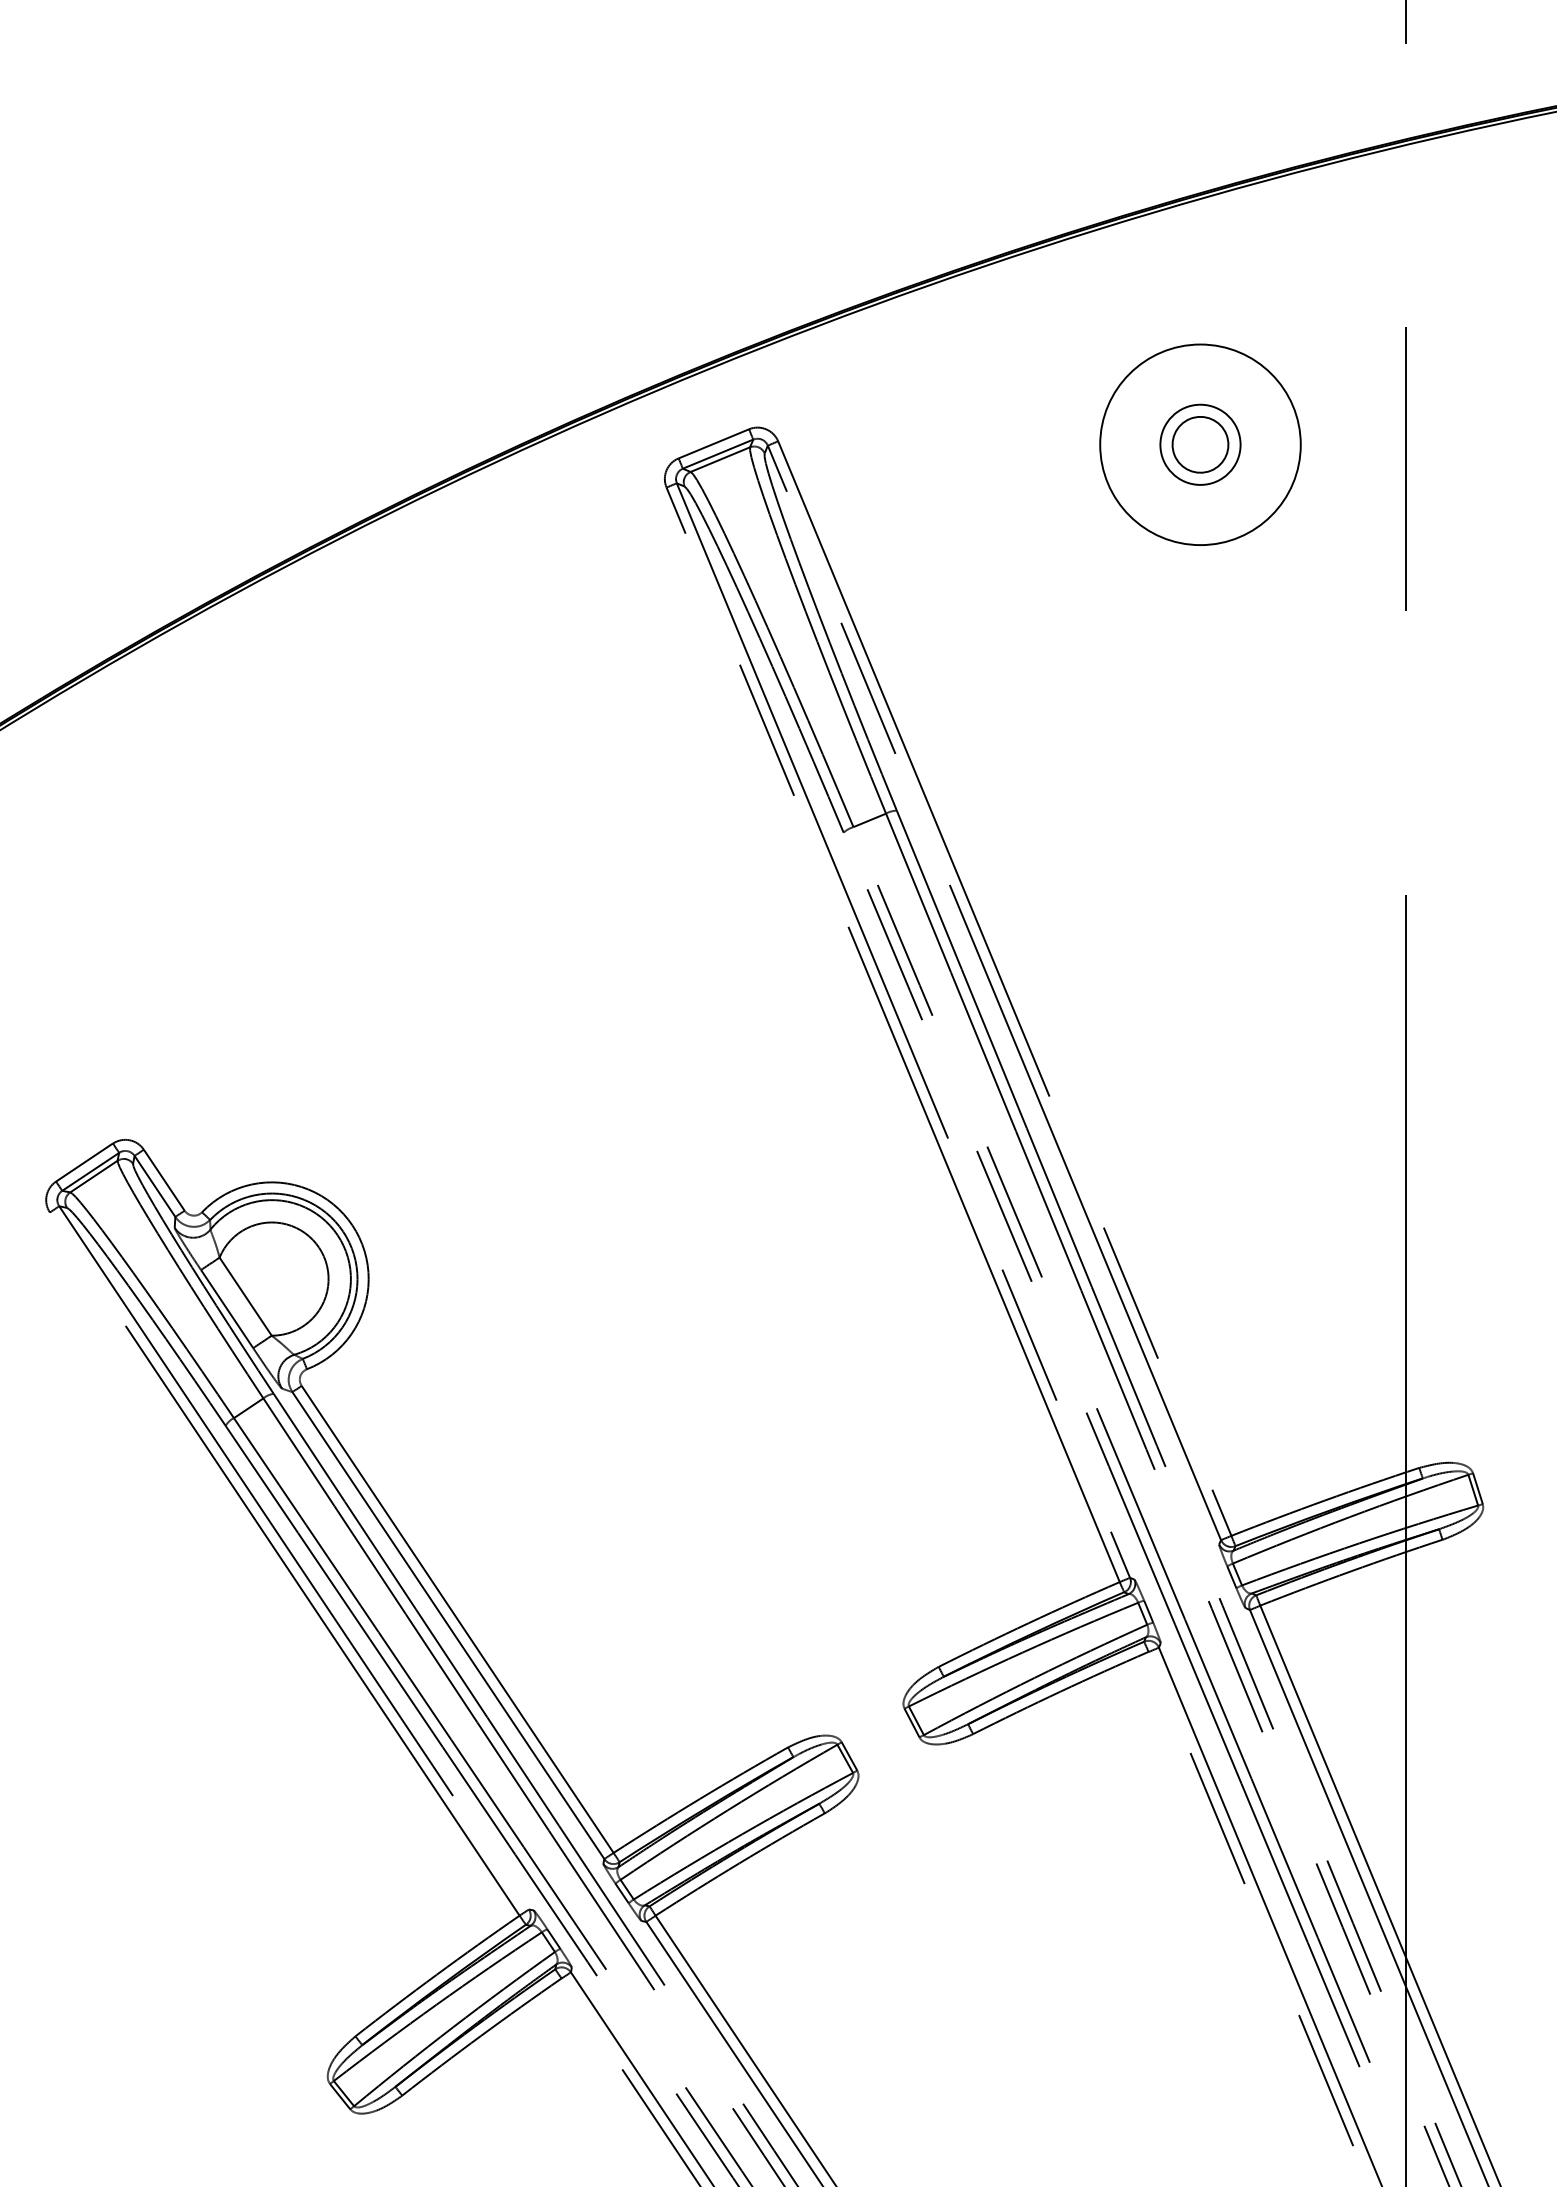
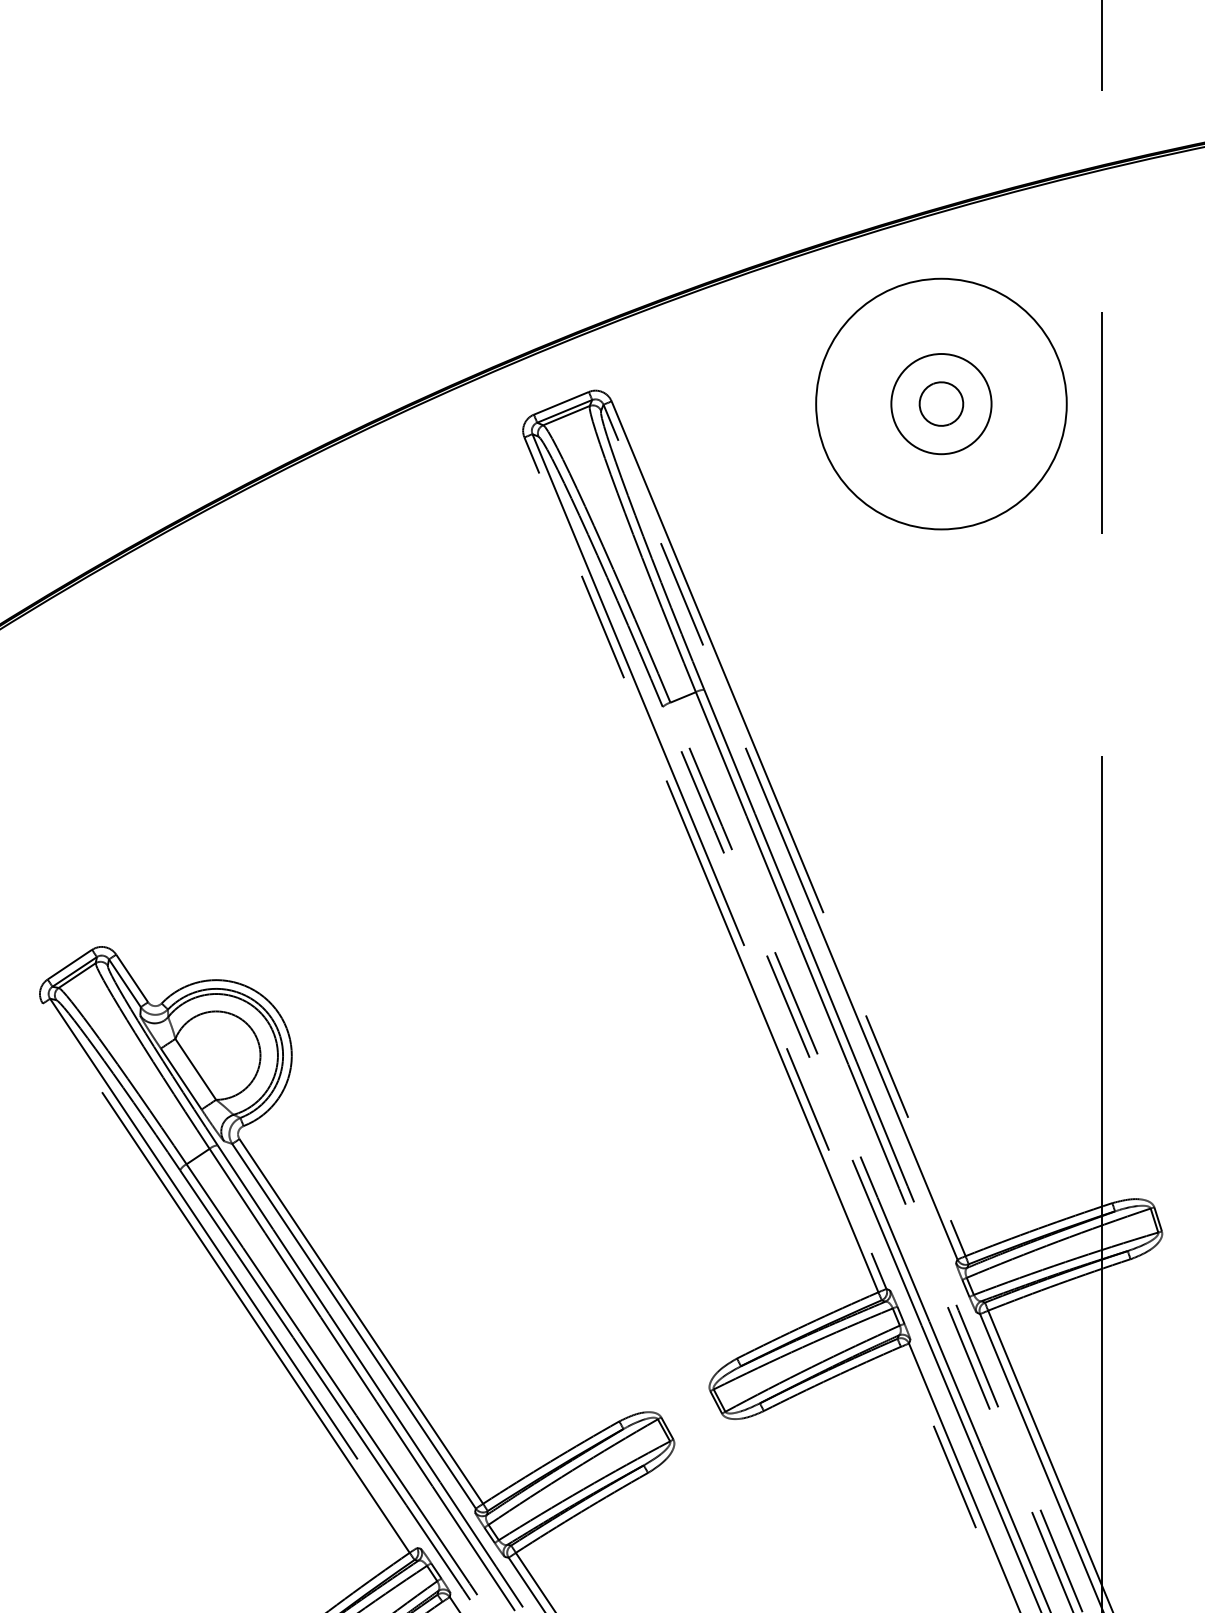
circle: (1200, 444) -> (941, 403), size x1.6
circle: (1200, 444) -> (941, 403), size x1.6

